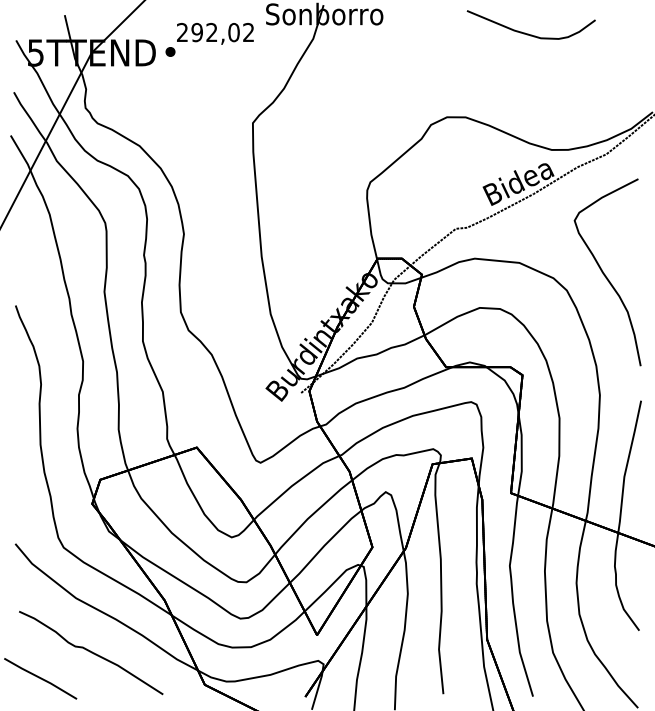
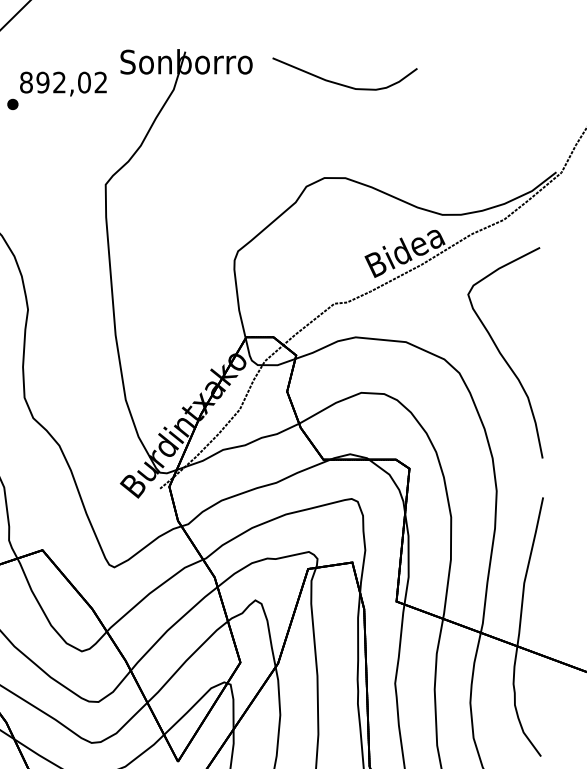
text: (182, 32) -> (26, 82), 292,02 -> 892,02
curve: (528, 33) -> (341, 83), moved

